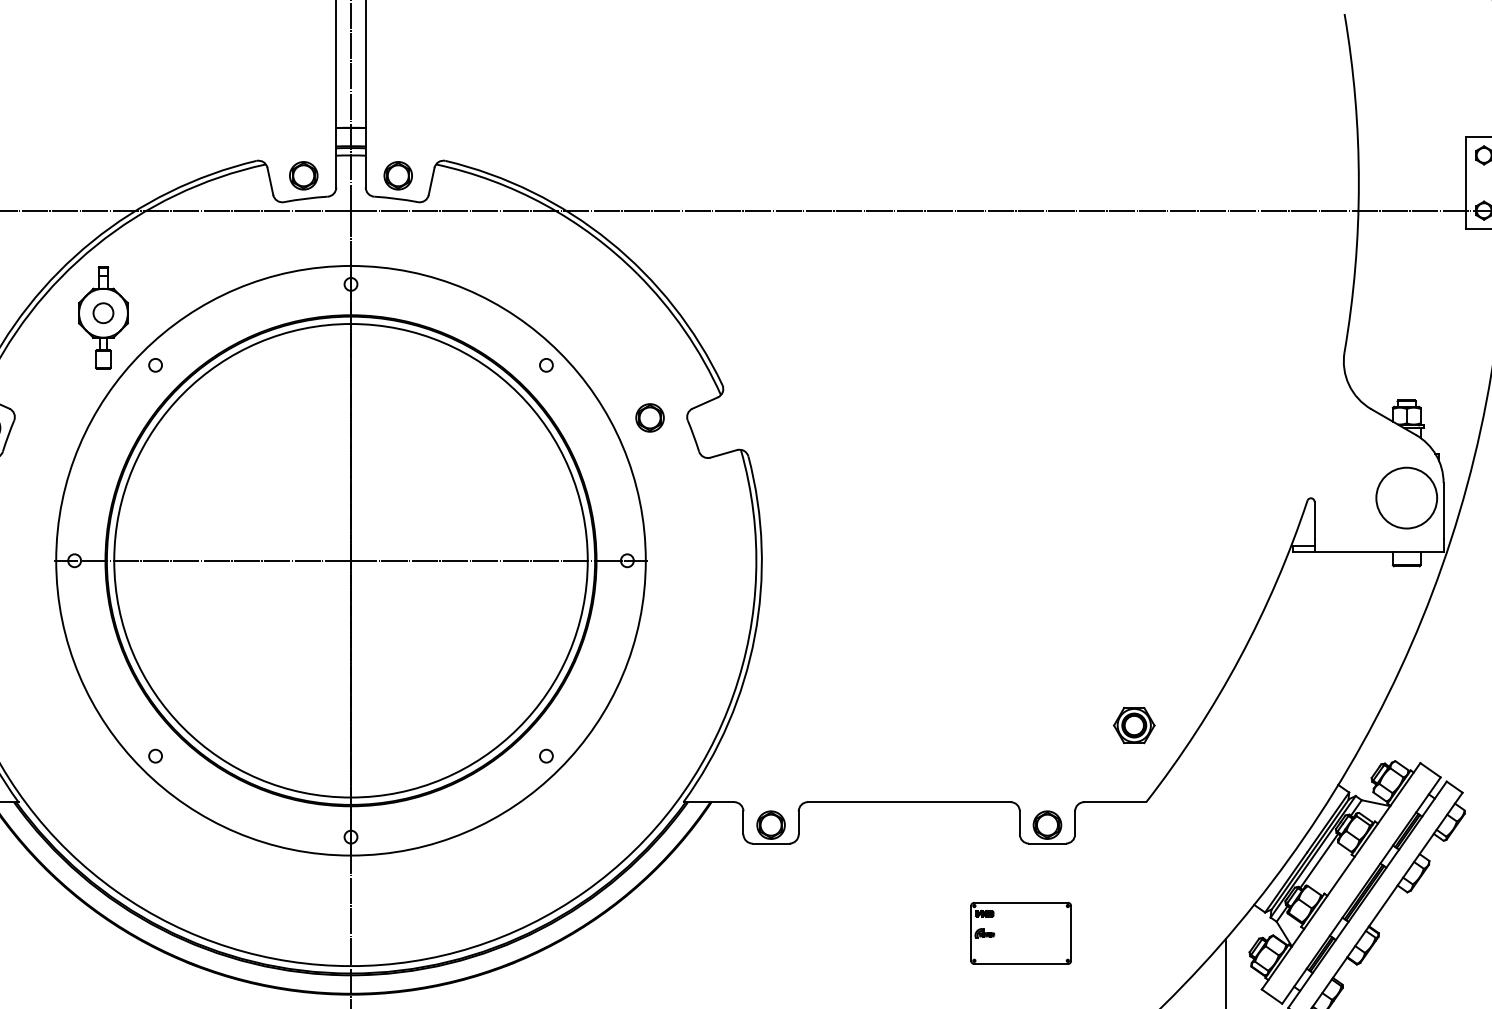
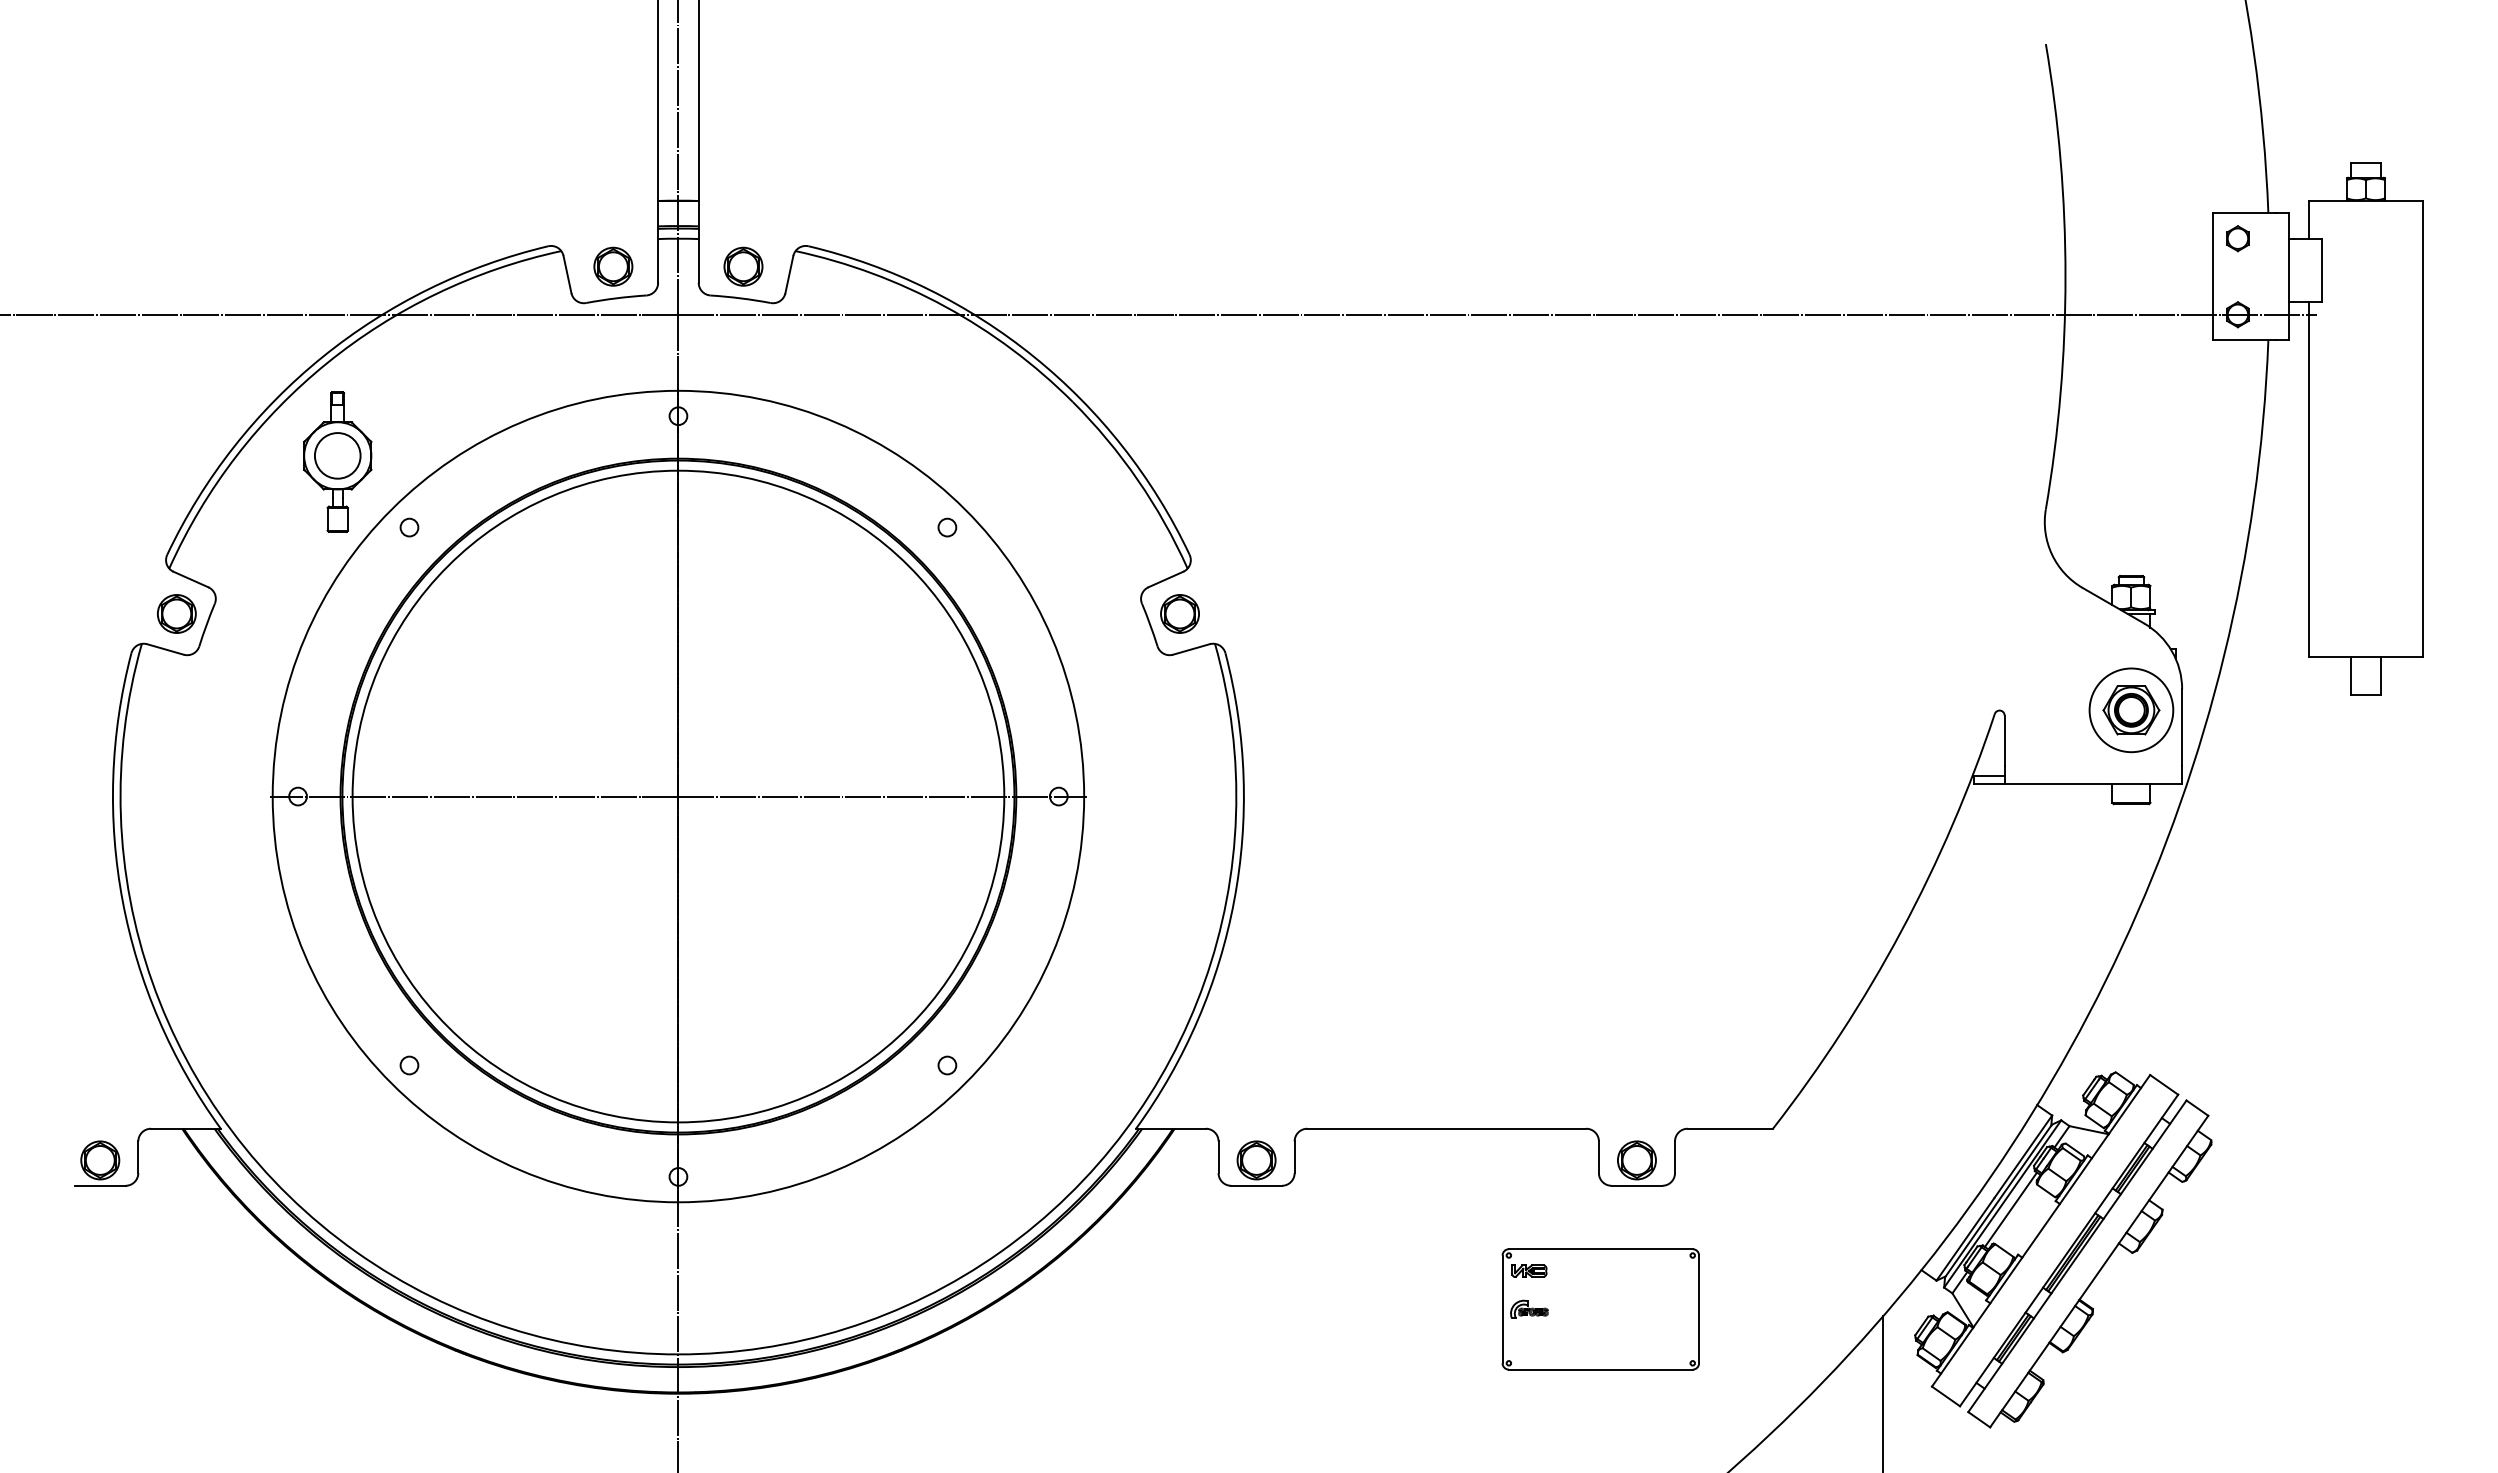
circle: (103, 312) -> (337, 455), size x1.67
part: (649, 417) -> (1179, 613), moved
part: (1134, 725) -> (2131, 710), moved
part: (1020, 933) -> (1600, 1309), size x1.43

